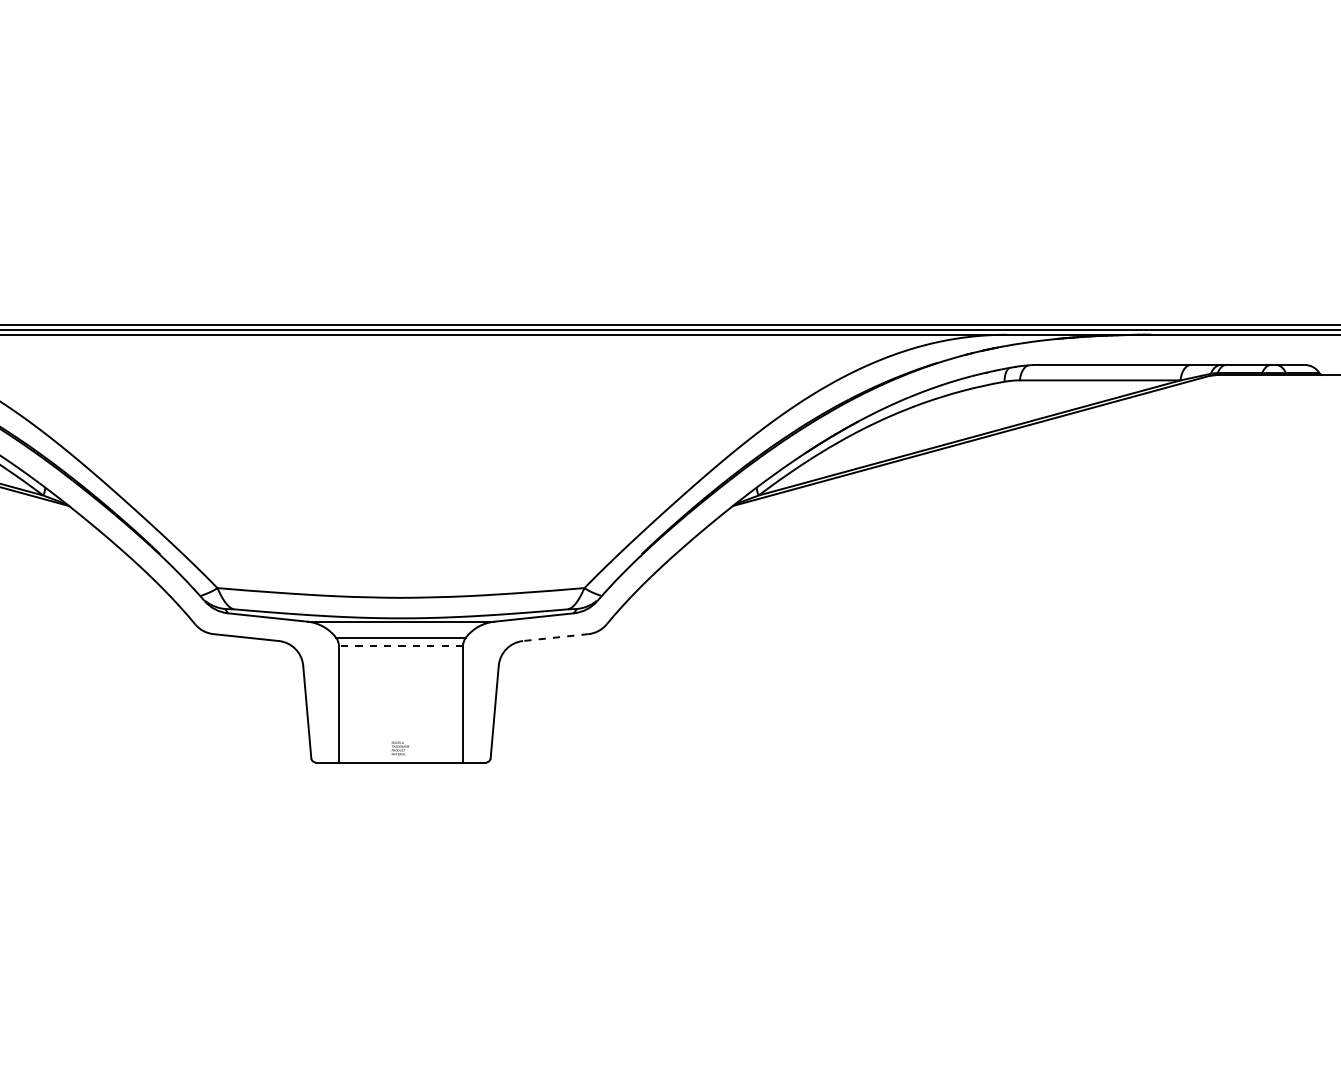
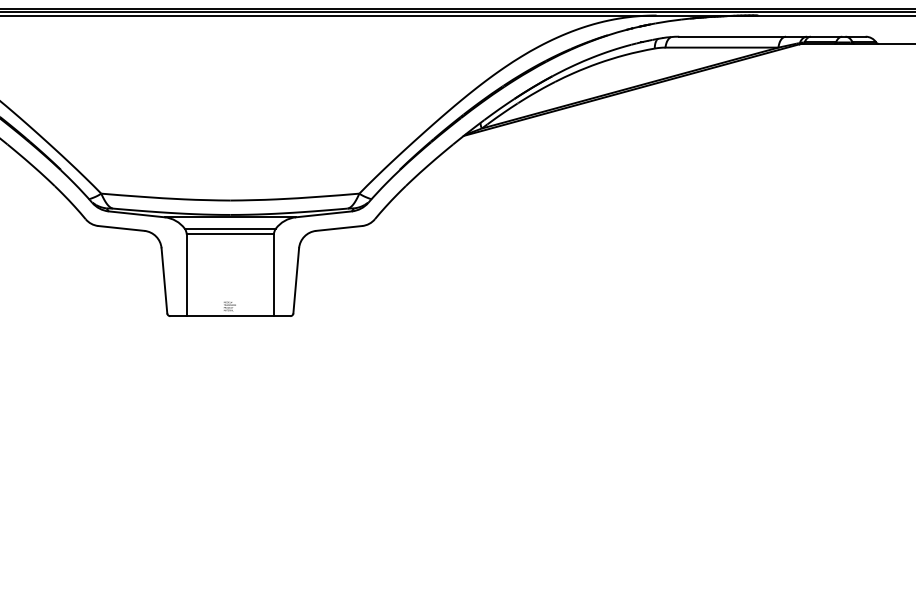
line: (555, 637) -> (338, 228), dashed -> solid
line: (400, 646) -> (229, 234), dashed -> solid

